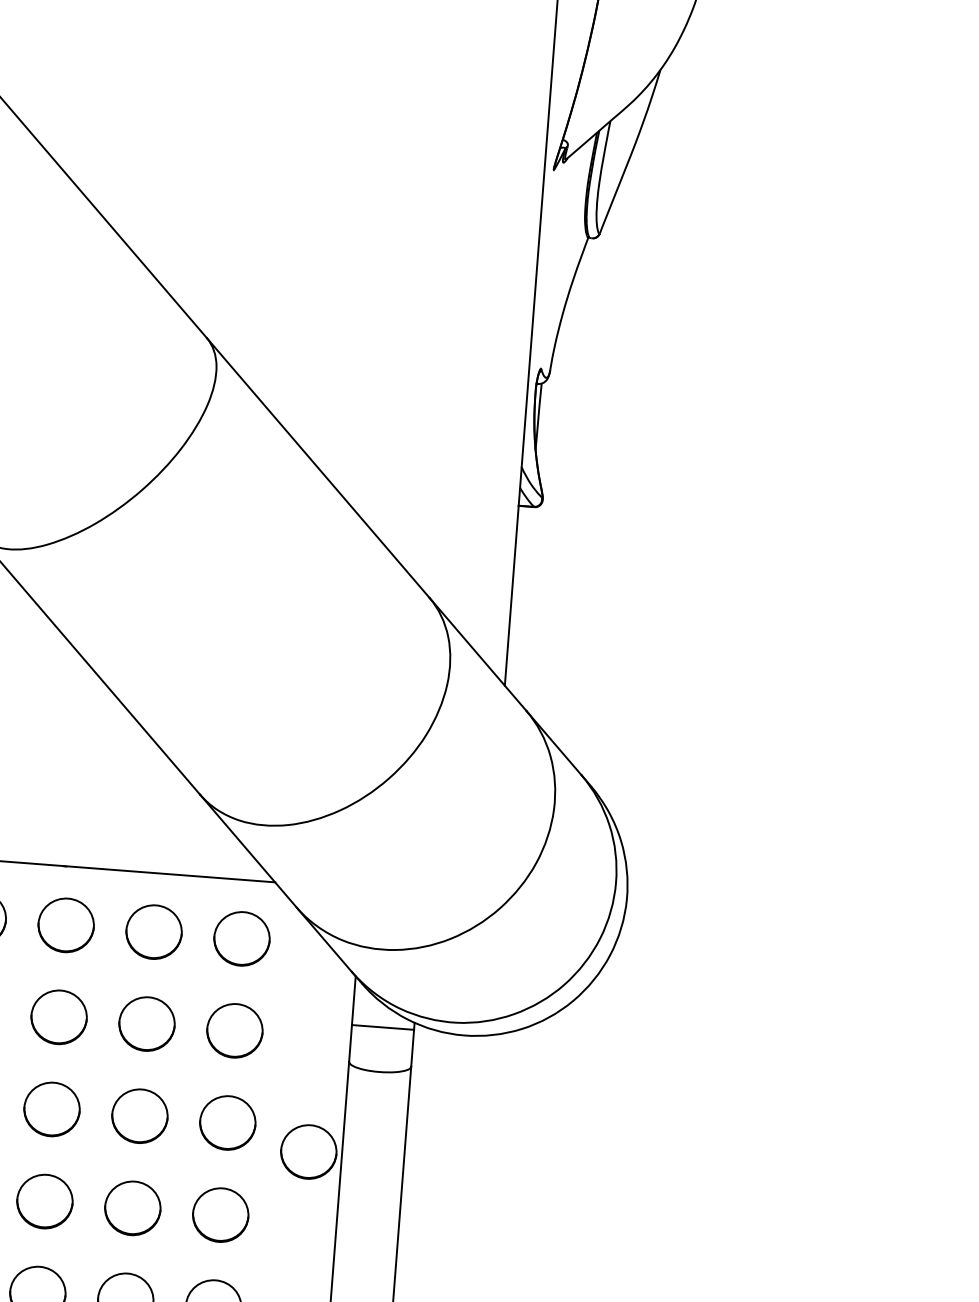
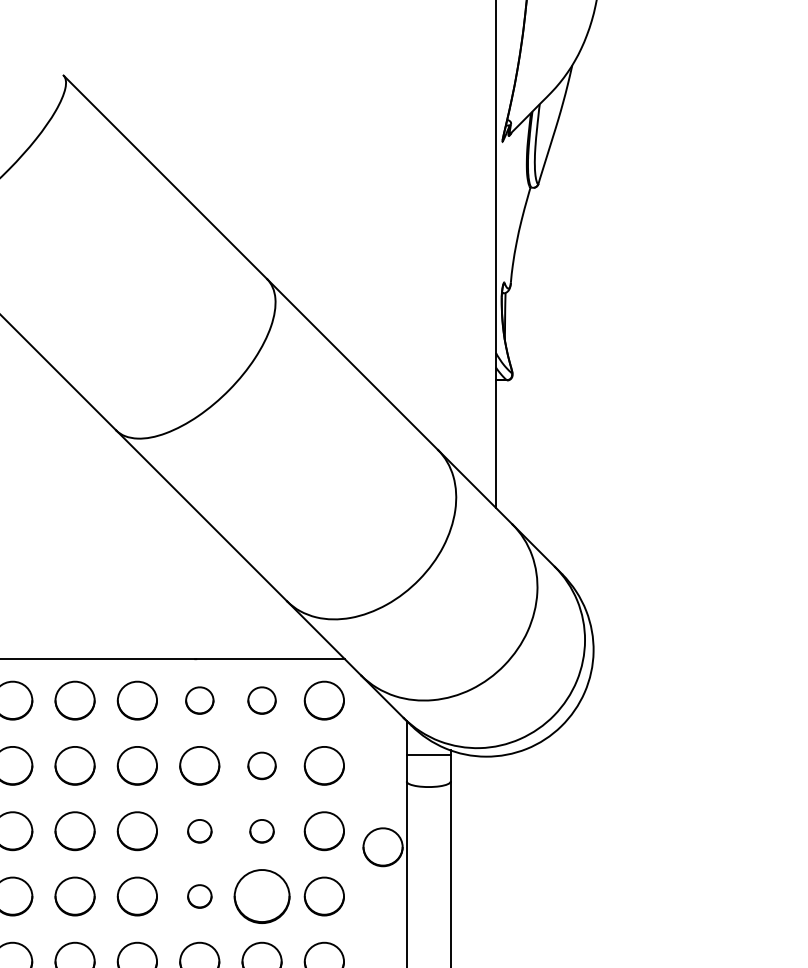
part: (65, 925) -> (199, 700), size x0.7
part: (153, 931) -> (261, 700), size x0.7
part: (146, 1023) -> (261, 765), size x0.7
part: (51, 1109) -> (199, 831), size x0.6
part: (139, 1116) -> (261, 831), size x0.6
part: (44, 1201) -> (199, 896), size x0.6
part: (132, 1208) -> (261, 896), size x1.4

